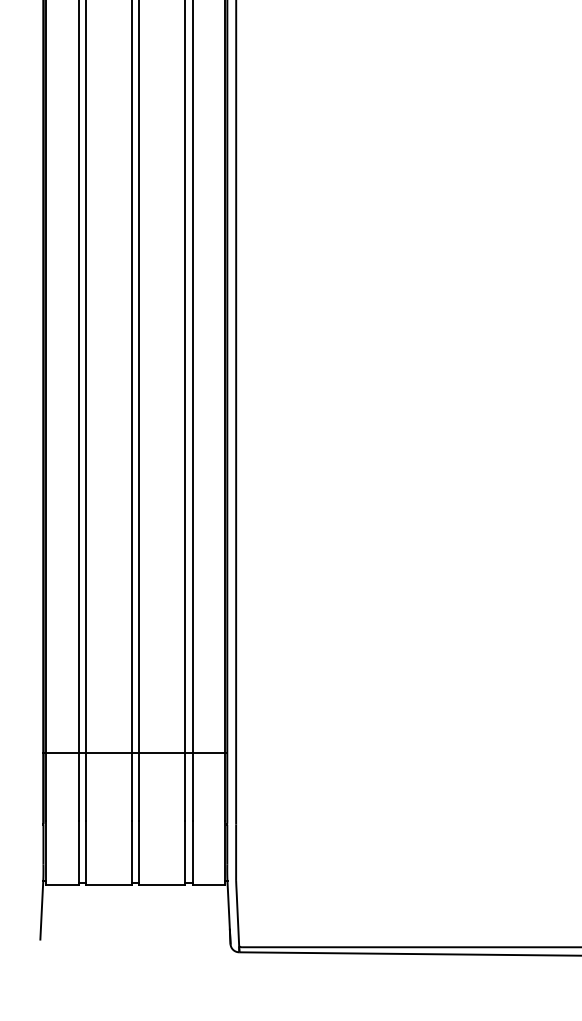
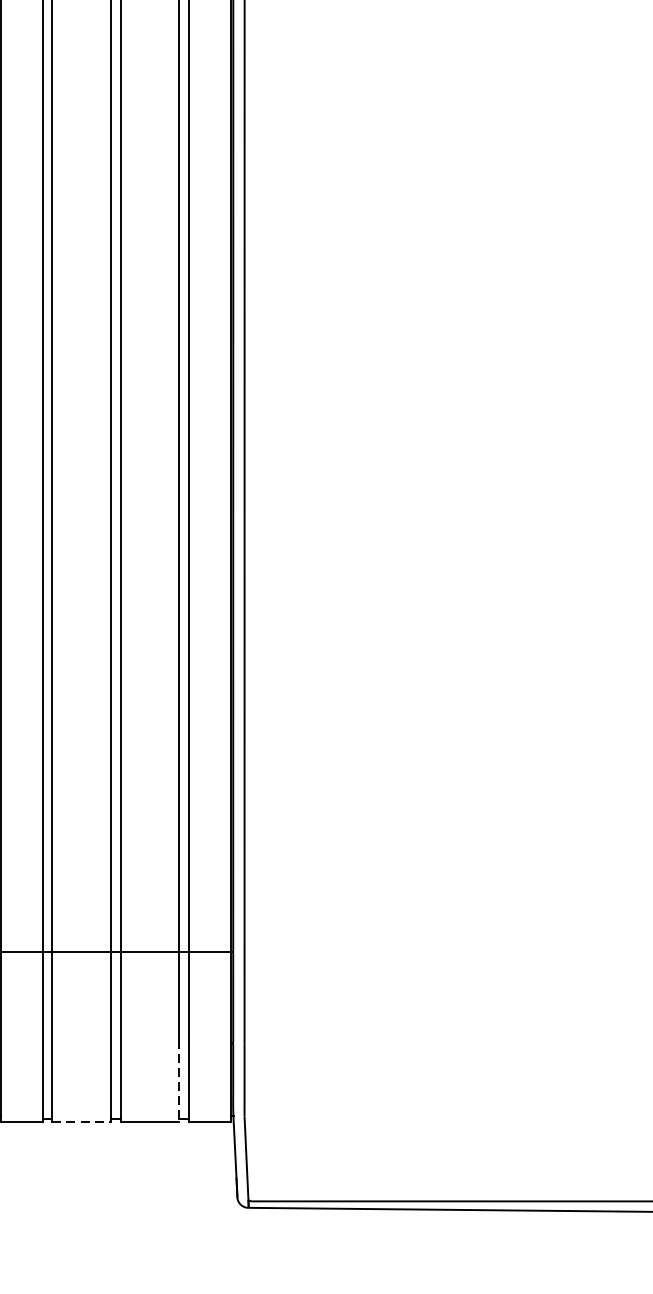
line: (185, 853) -> (179, 1081), solid -> dashed
line: (109, 884) -> (82, 1120), solid -> dashed

